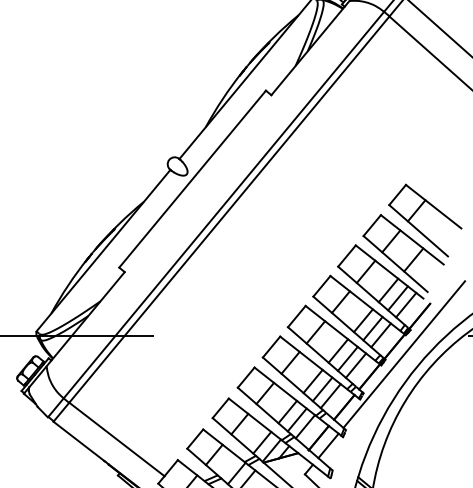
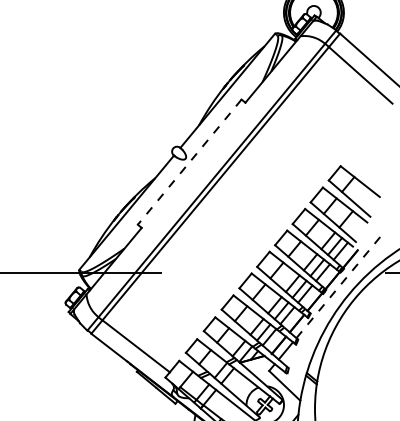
line: (192, 179) -> (189, 162), solid -> dashed
line: (404, 353) -> (339, 285), solid -> dashed

